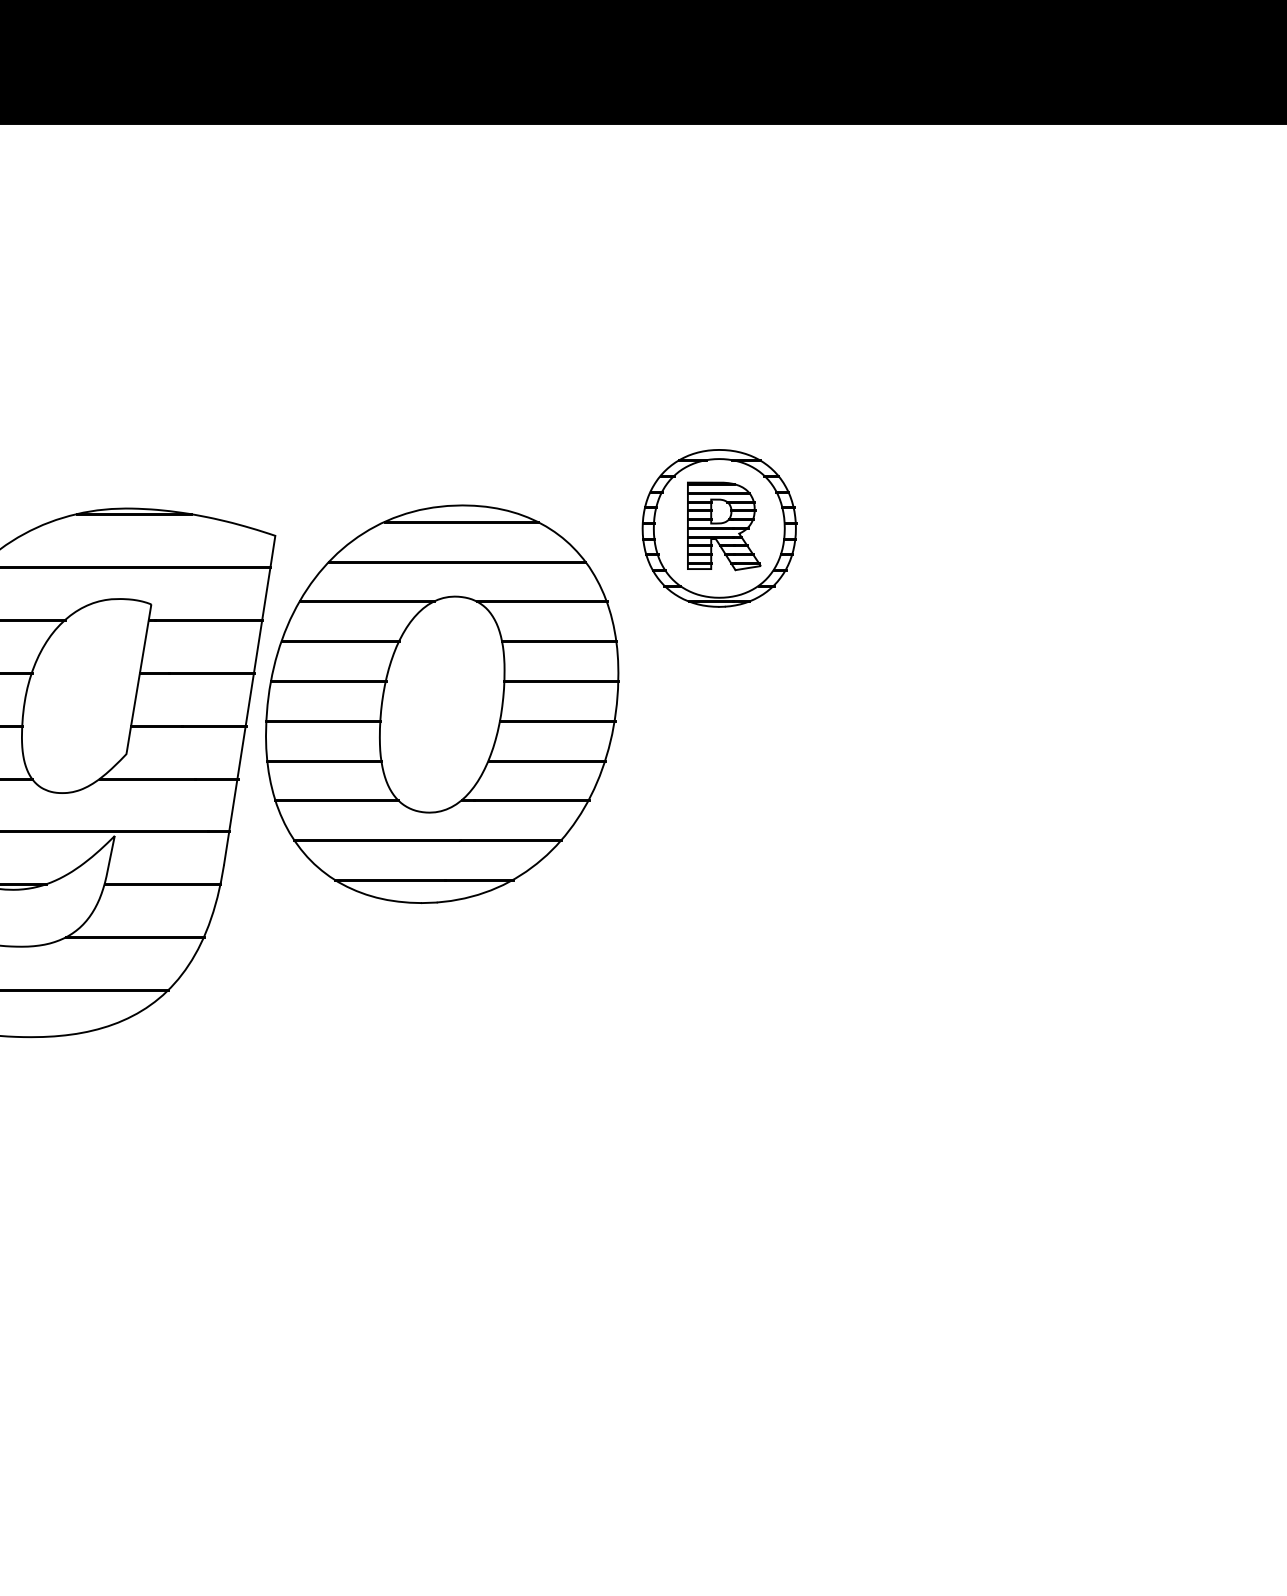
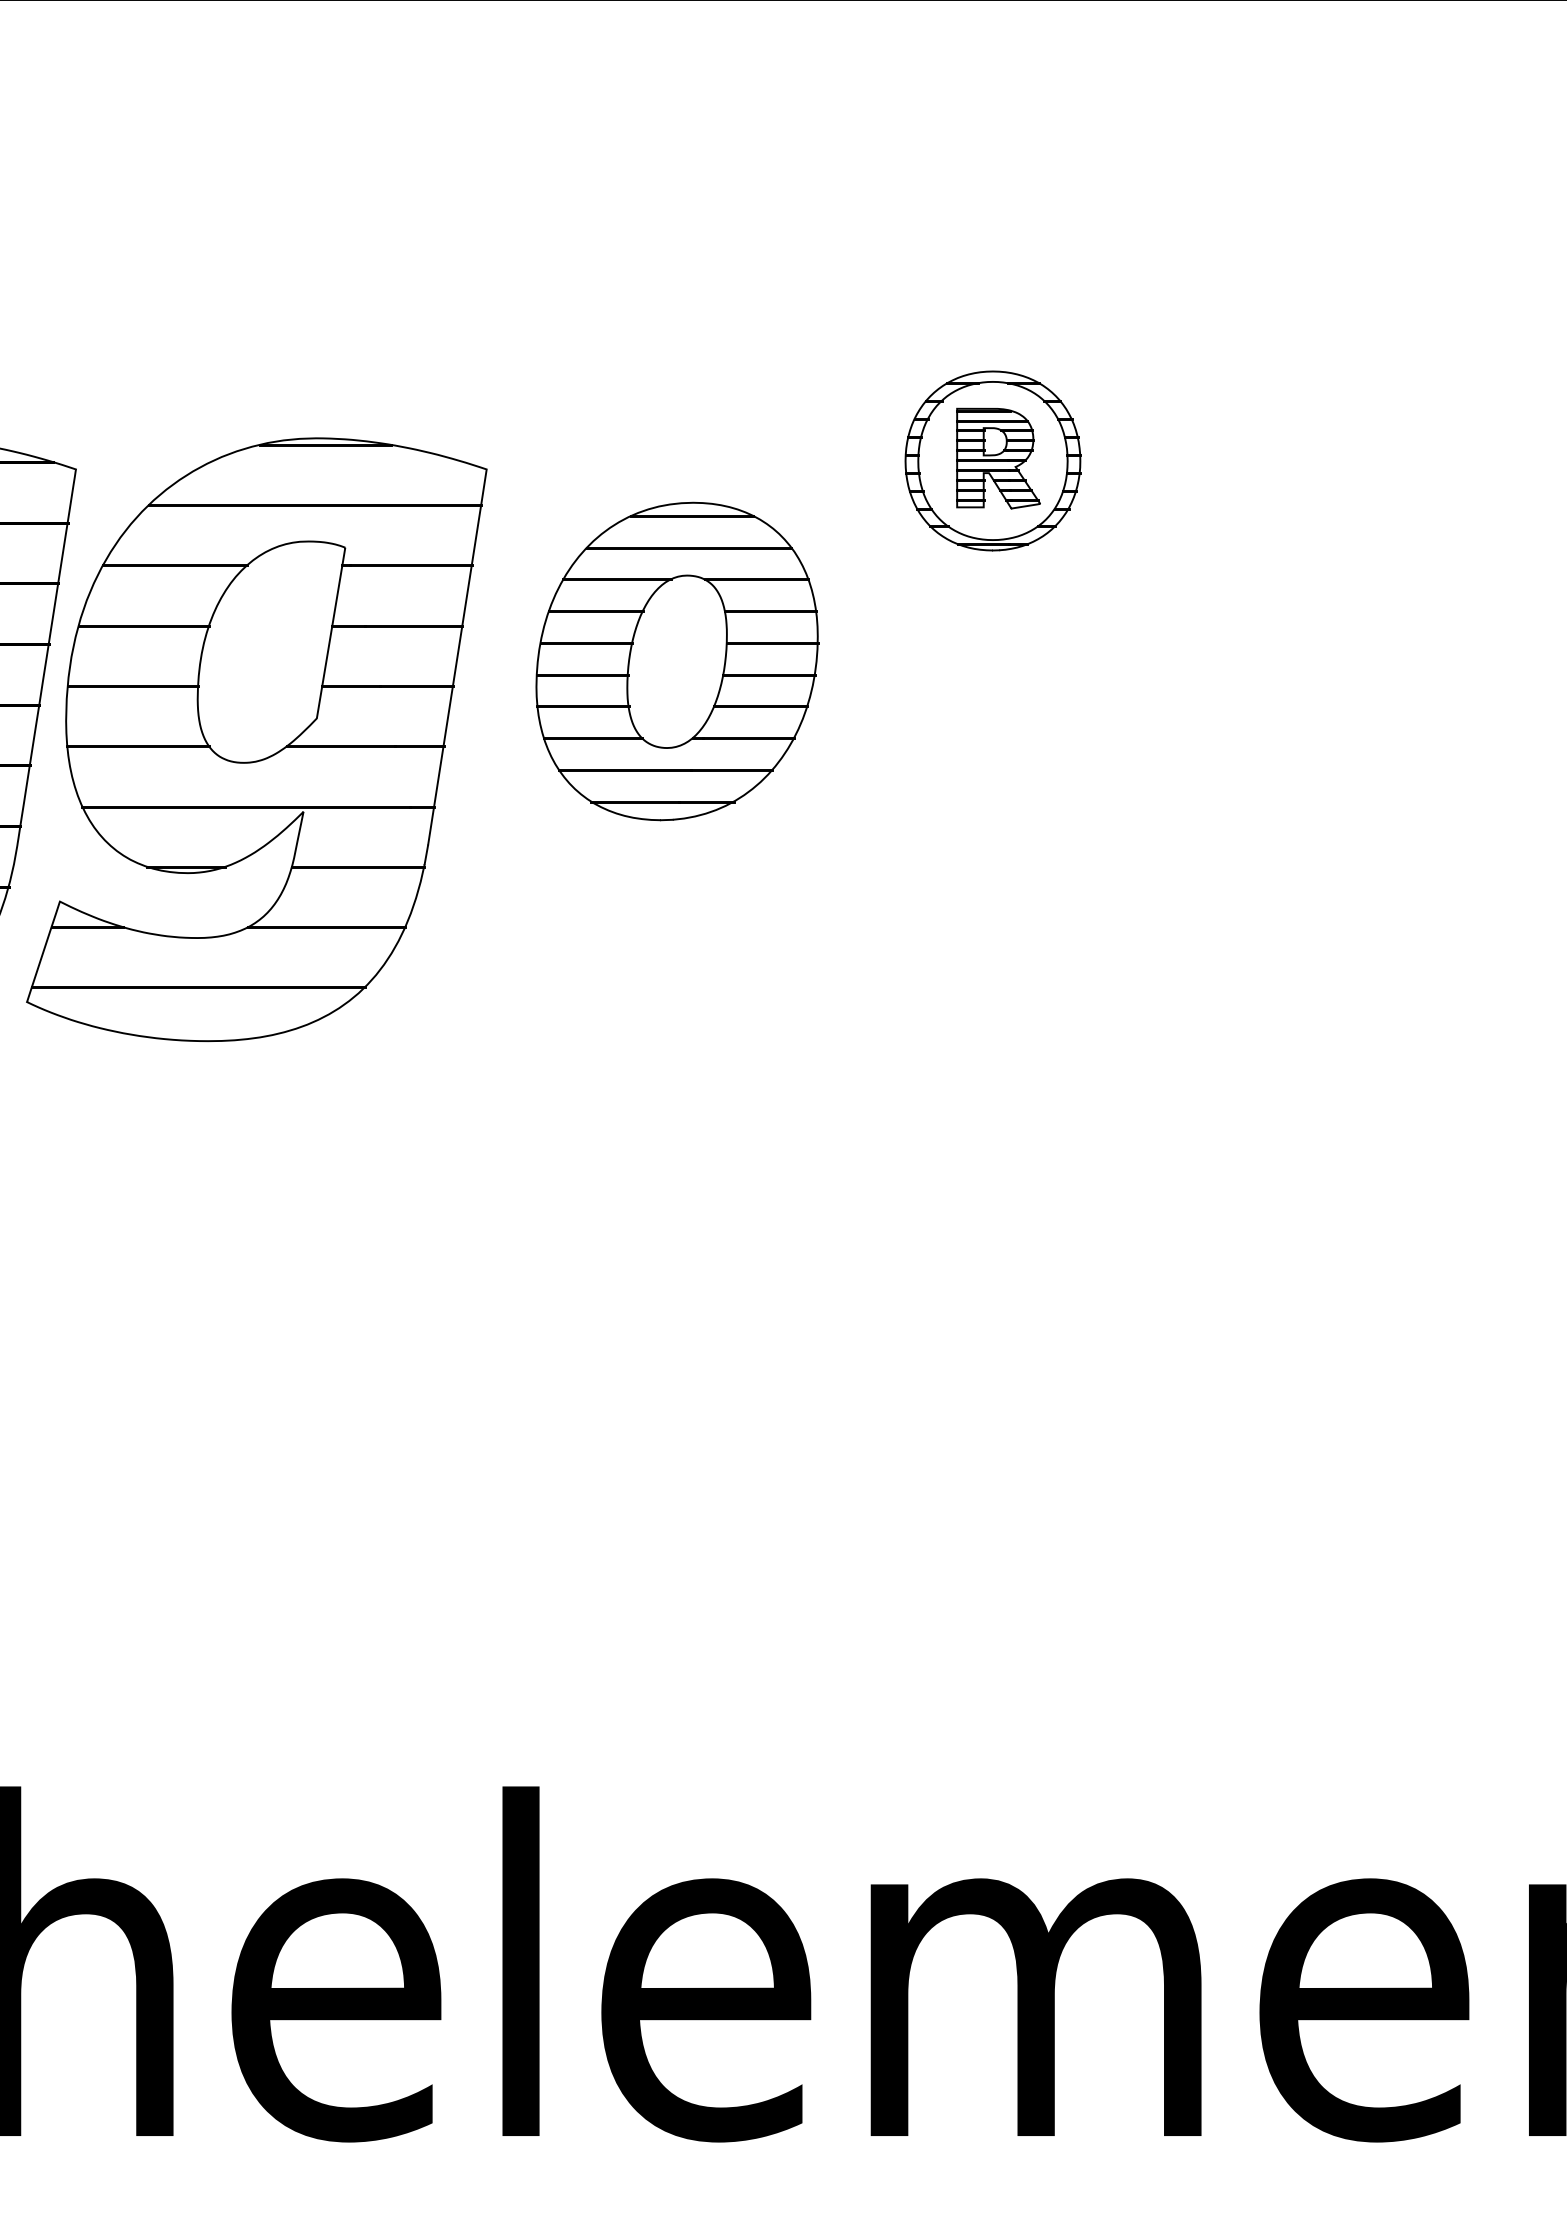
part: (442, 704) -> (677, 661), size x0.7

